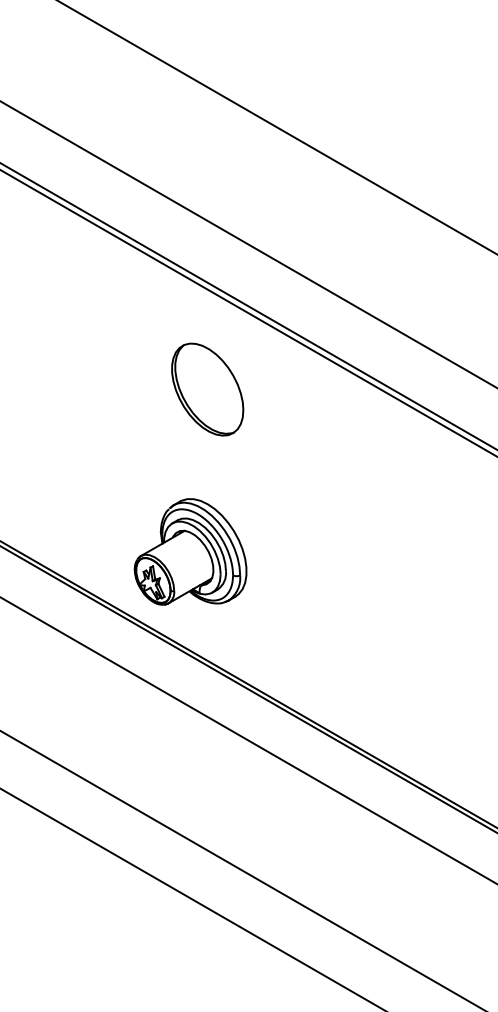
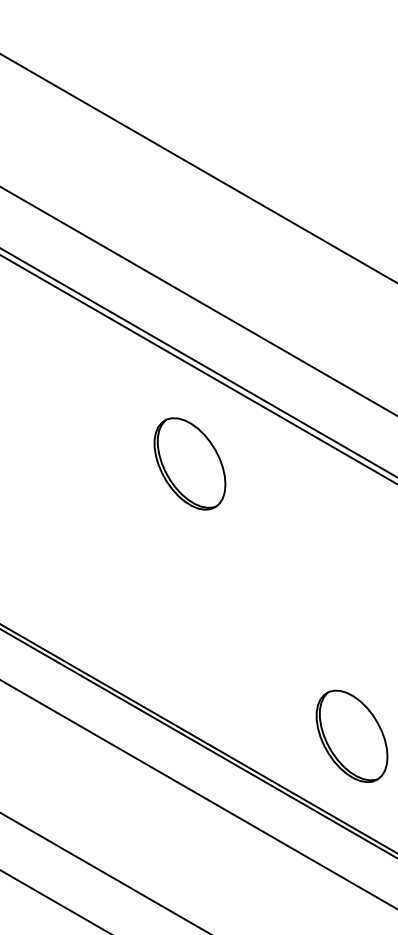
part: (190, 551) -> (172, 624), removed
part: (370, 663) -> (351, 736), added

